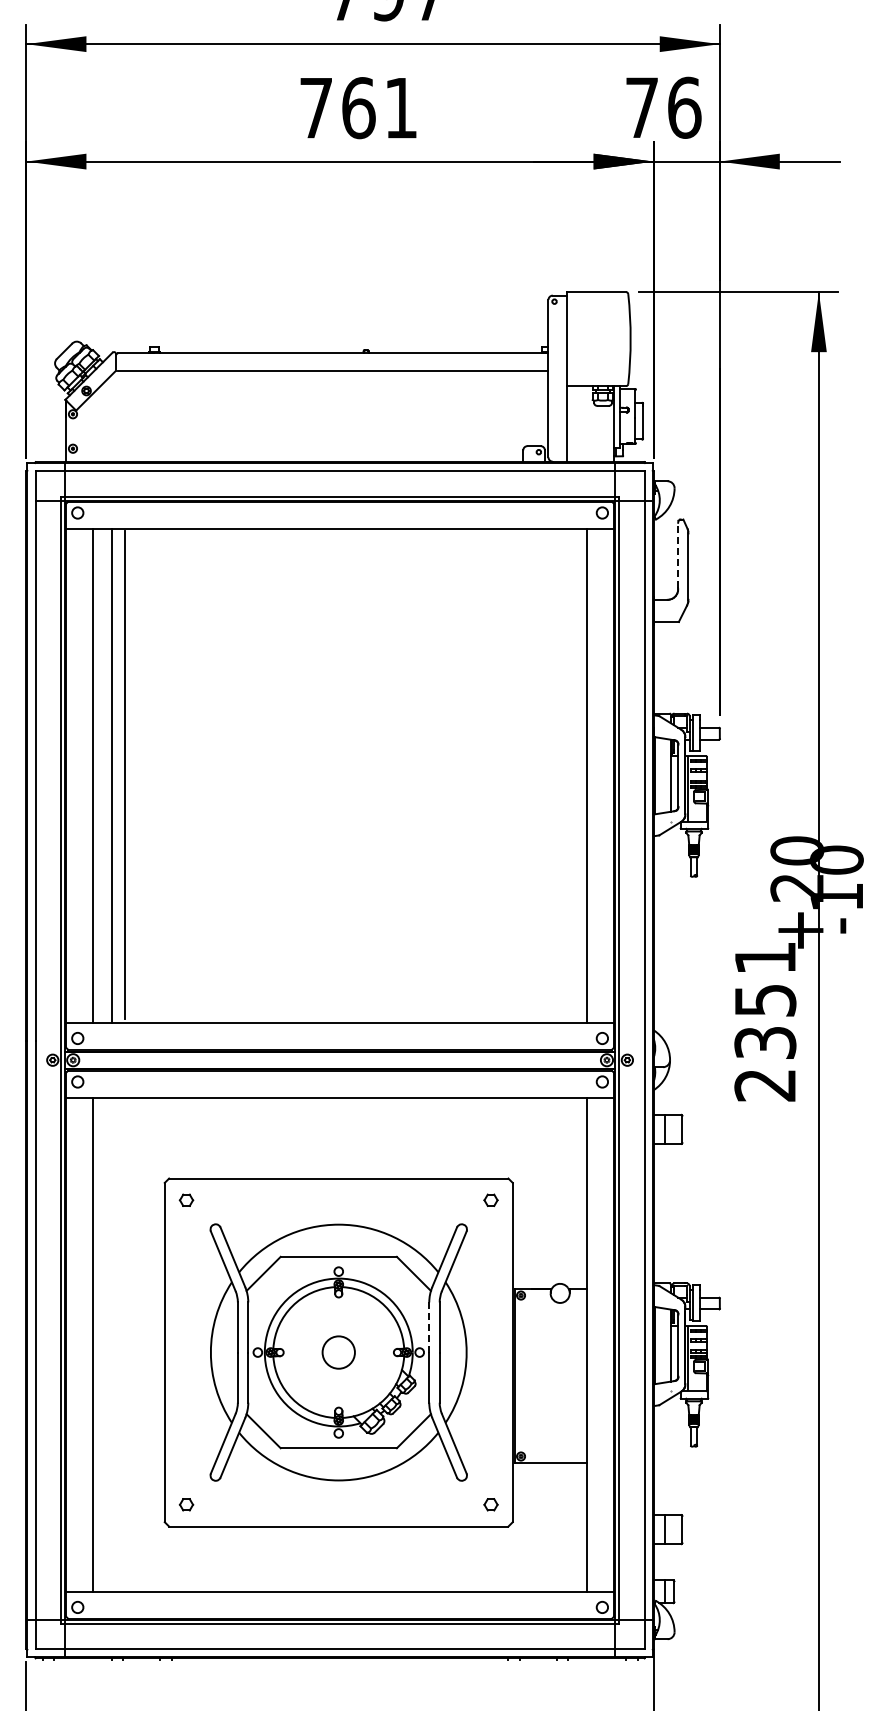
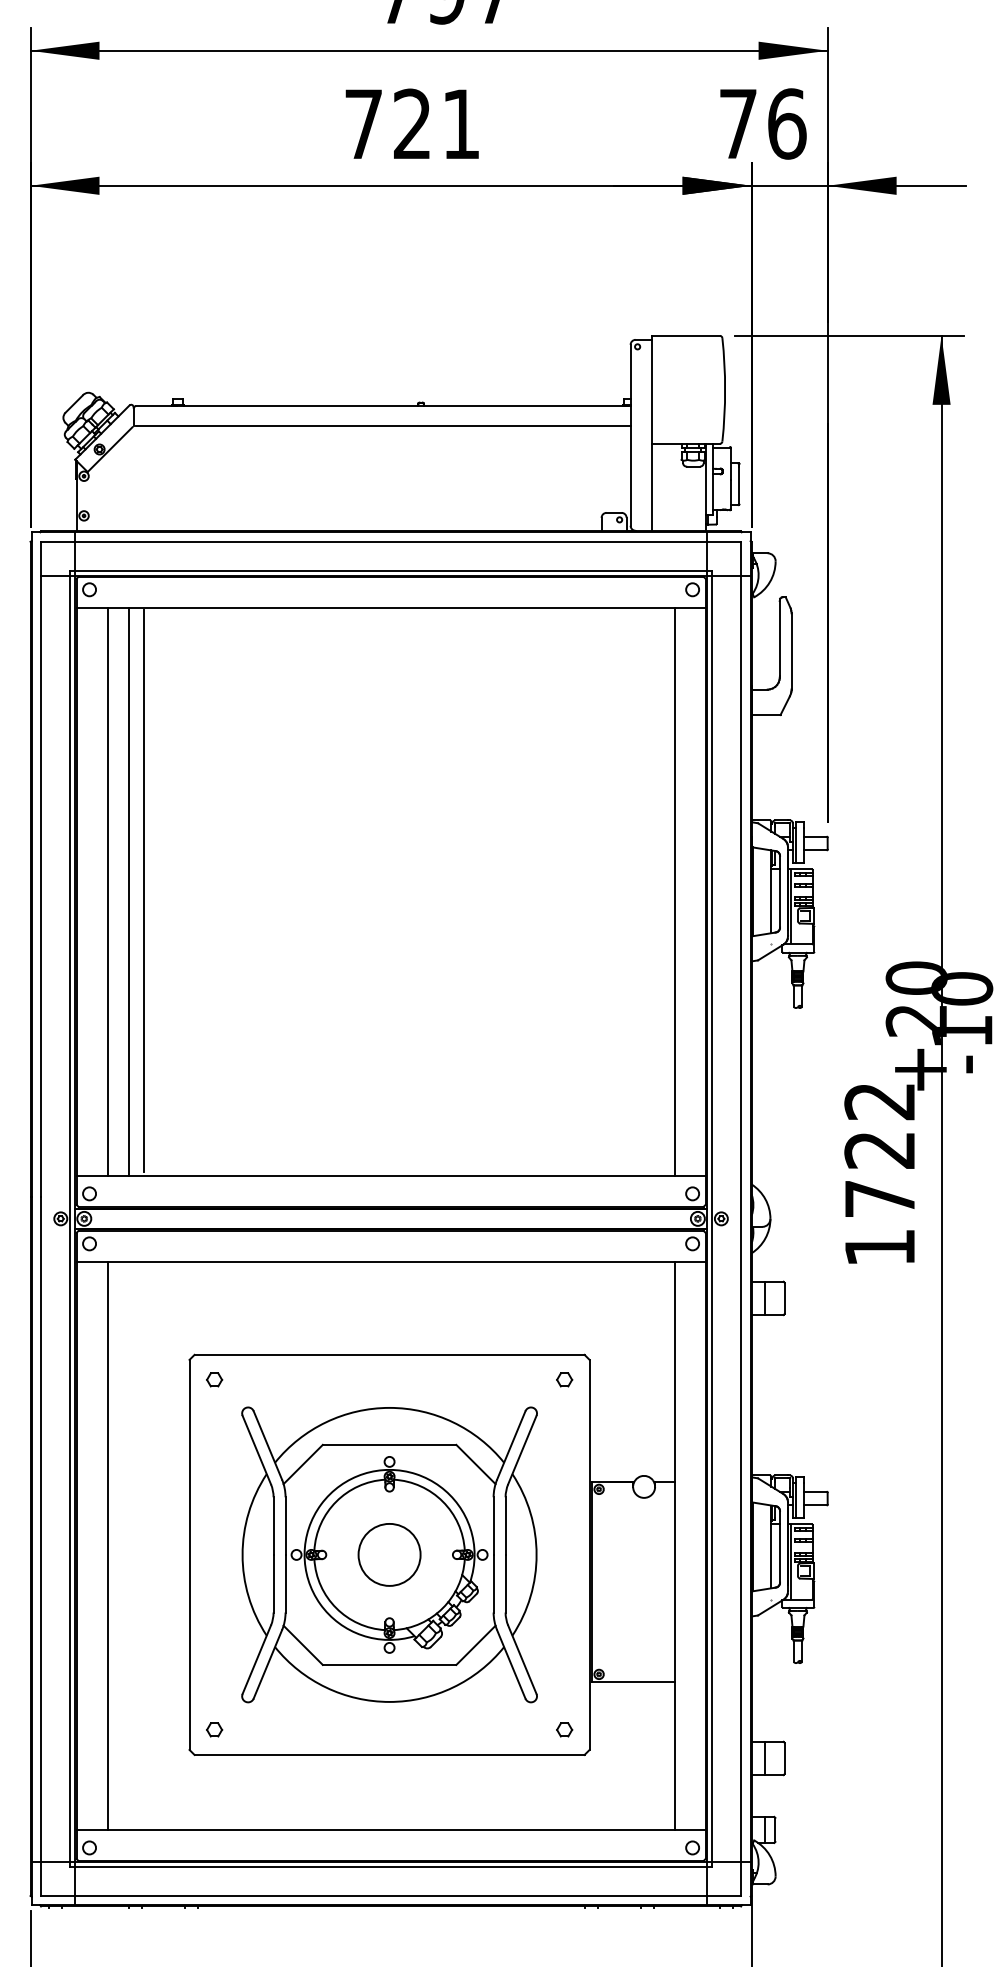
text: (358, 108) -> (412, 124), 761 -> 721
line: (678, 555) -> (780, 638), dashed -> solid
text: (765, 1022) -> (880, 1175), 2351 -> 1722
line: (429, 1327) -> (493, 1526), dashed -> solid
circle: (338, 1352) -> (389, 1554), size x1.67

